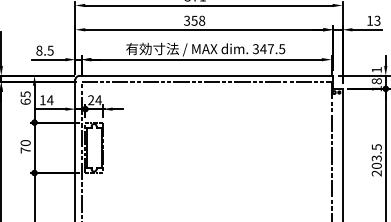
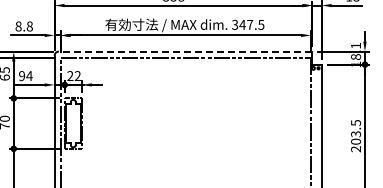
text: (50, 50) -> (29, 26), 8.5 -> 8.8
line: (206, 75) -> (185, 51), solid -> dashed
text: (42, 100) -> (21, 76), 14 -> 94
text: (98, 100) -> (77, 76), 24 -> 22

